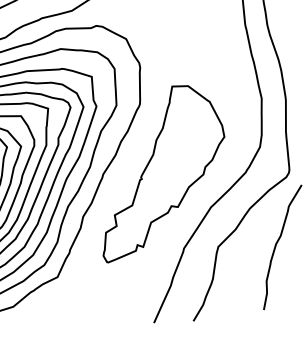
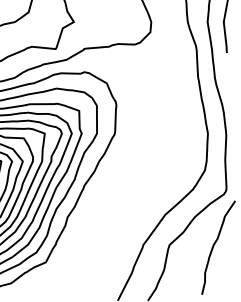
part: (162, 172) -> (129, 186), removed

